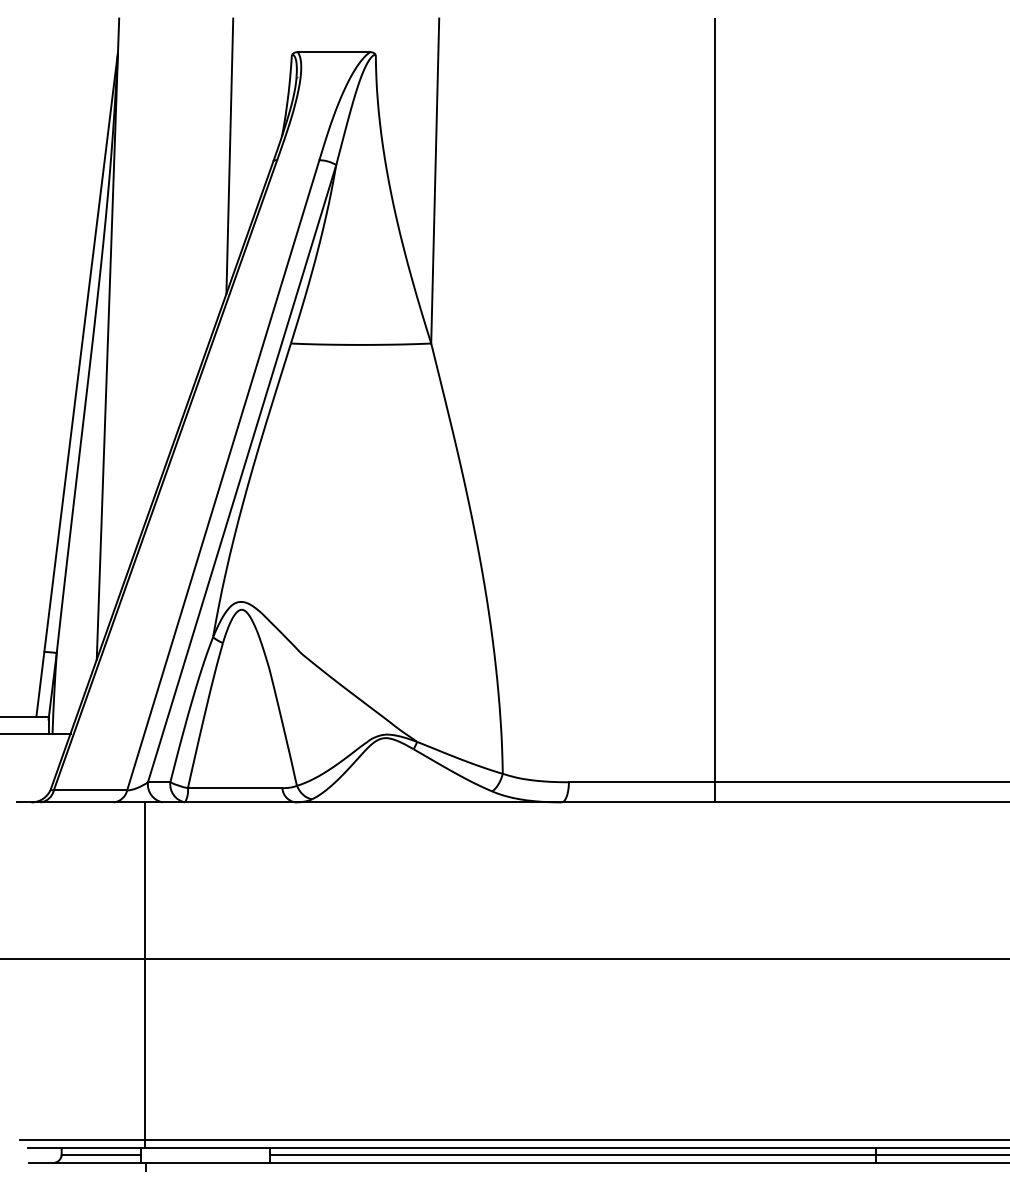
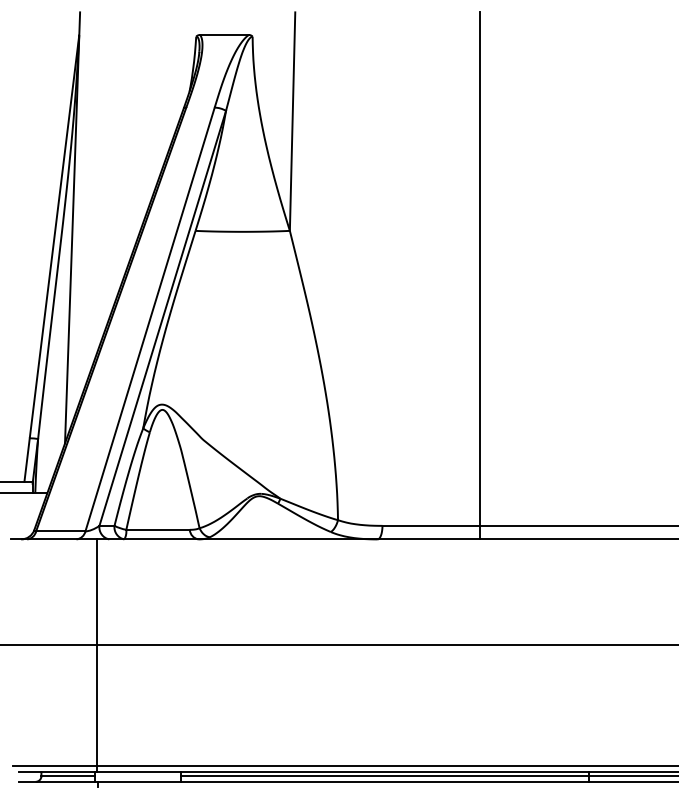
line: (229, 155) -> (154, 104), removed

